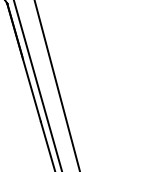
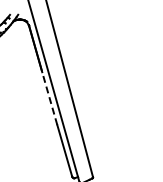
line: (31, 90) -> (49, 98), solid -> dashed

